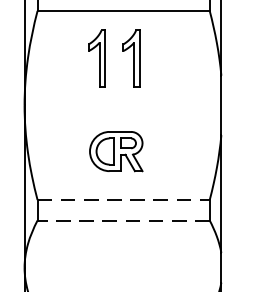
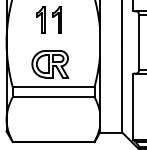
part: (114, 151) -> (49, 64), size x1.43
line: (123, 200) -> (53, 87), dashed -> solid
line: (123, 221) -> (53, 97), dashed -> solid

